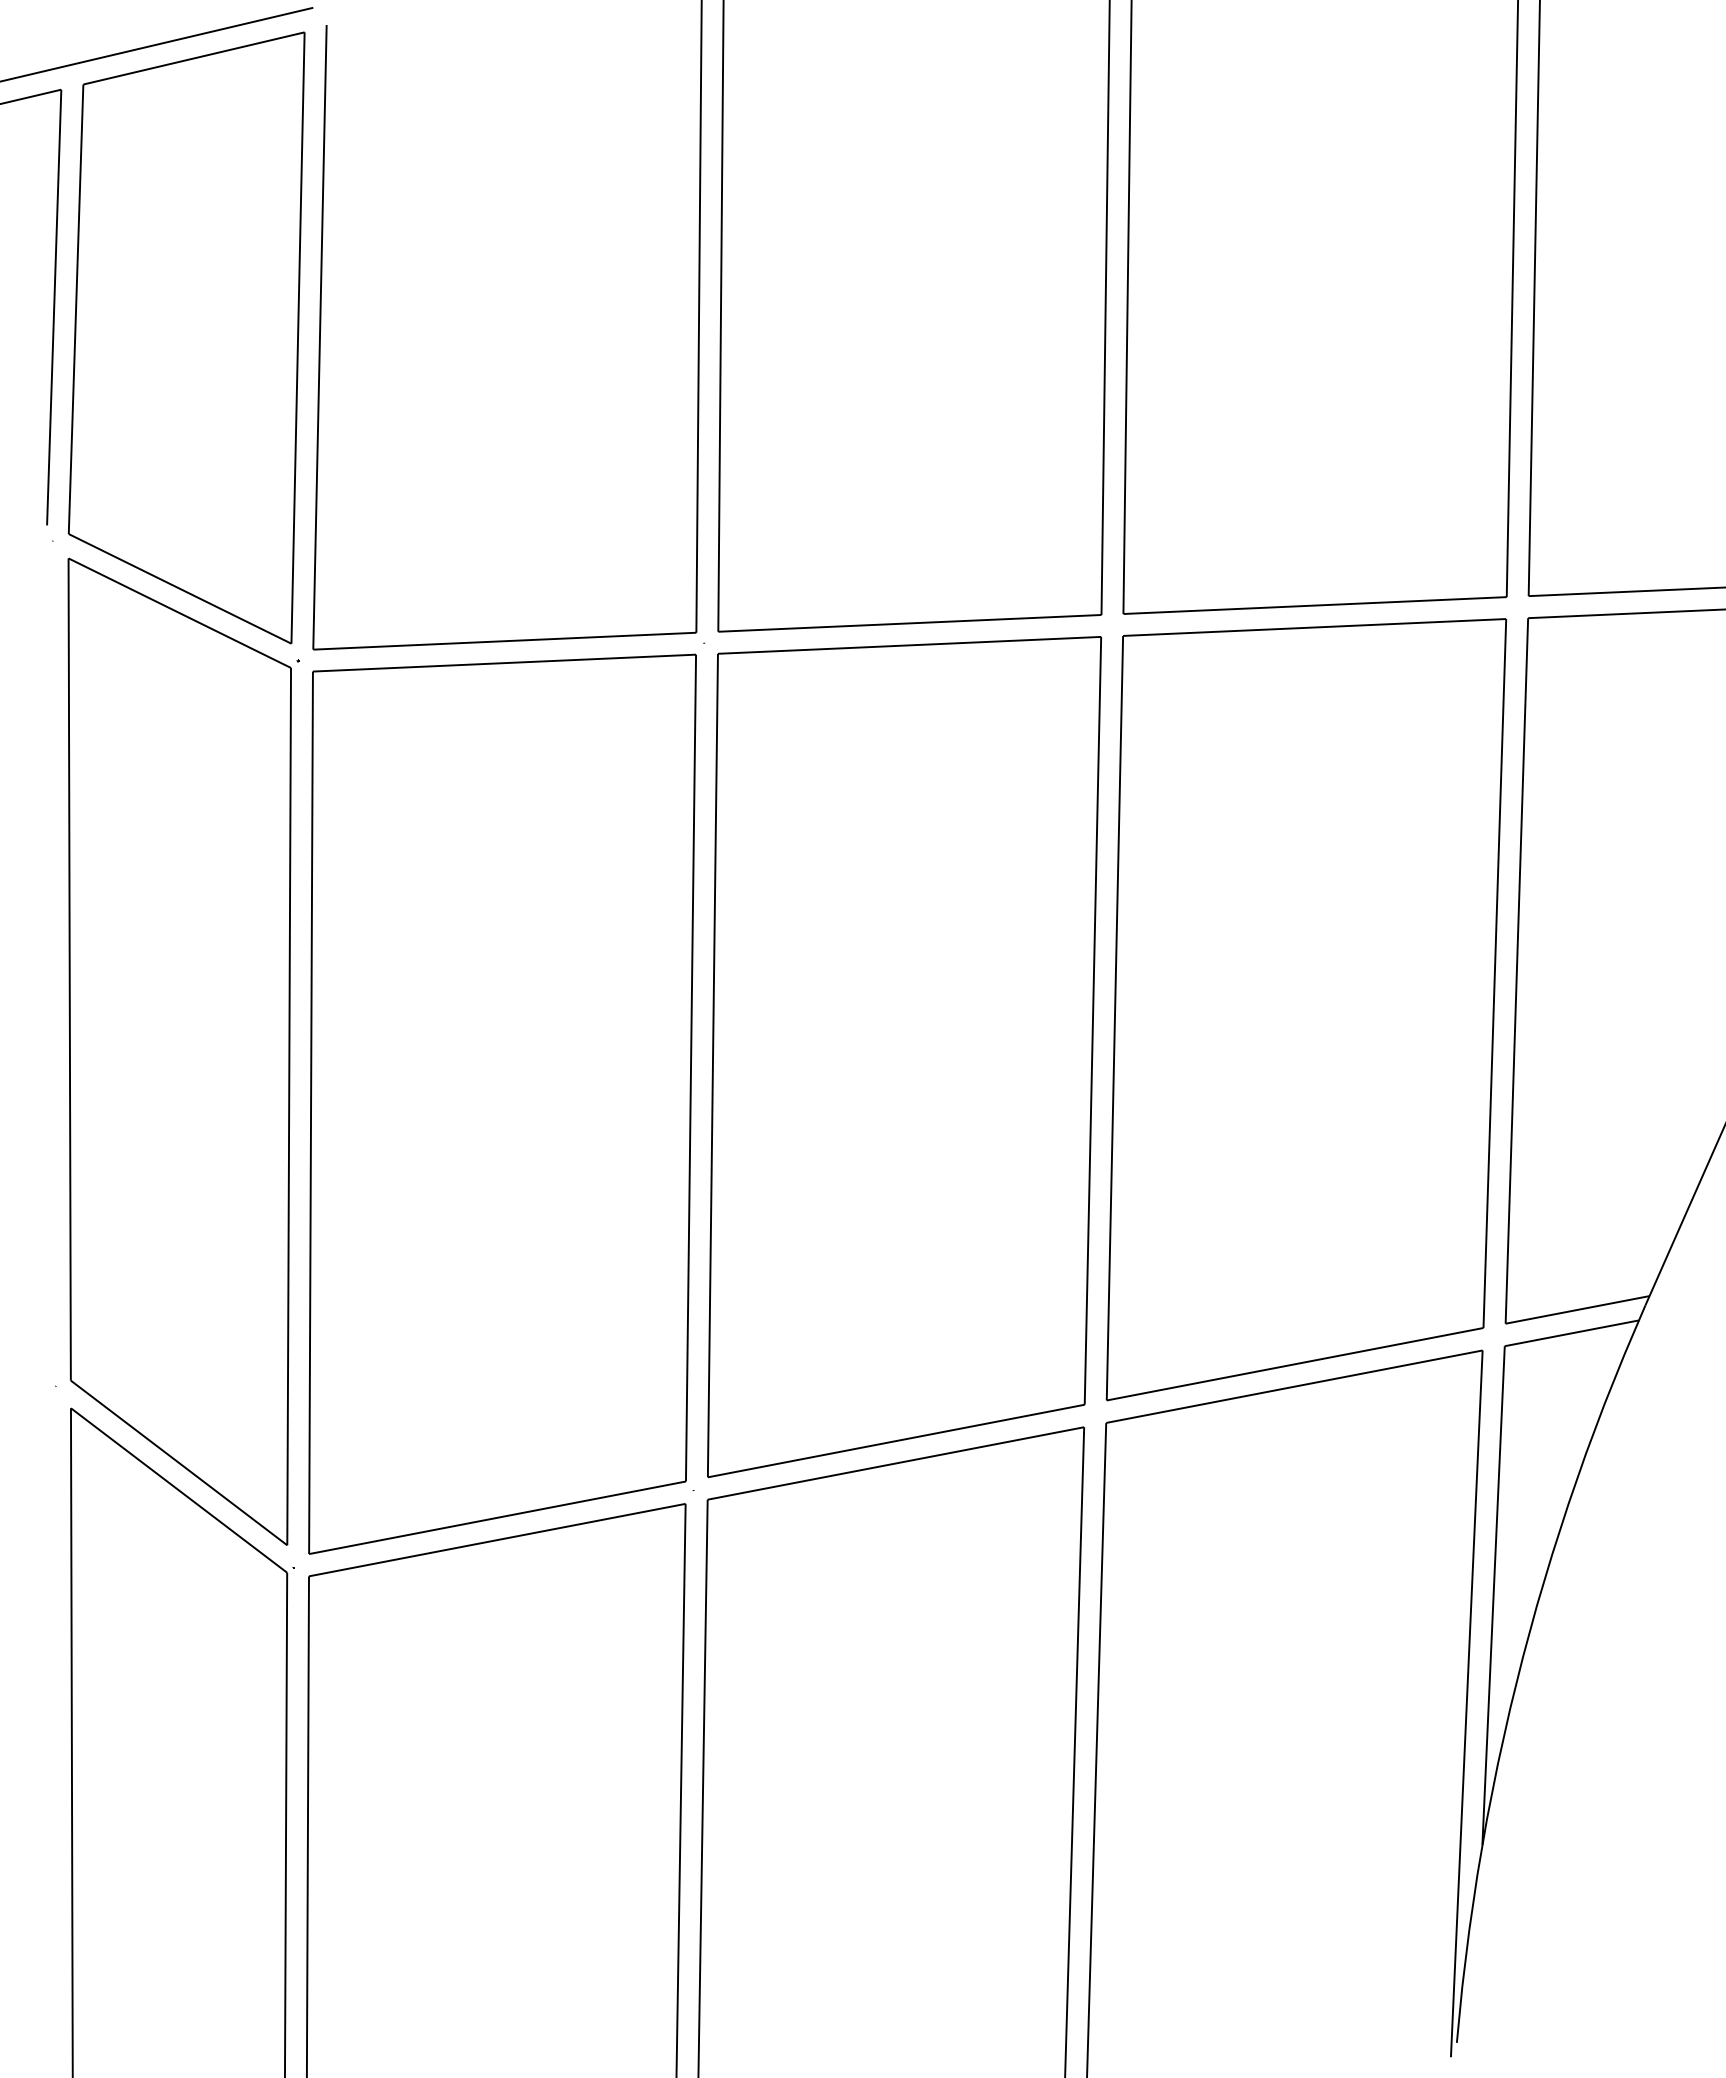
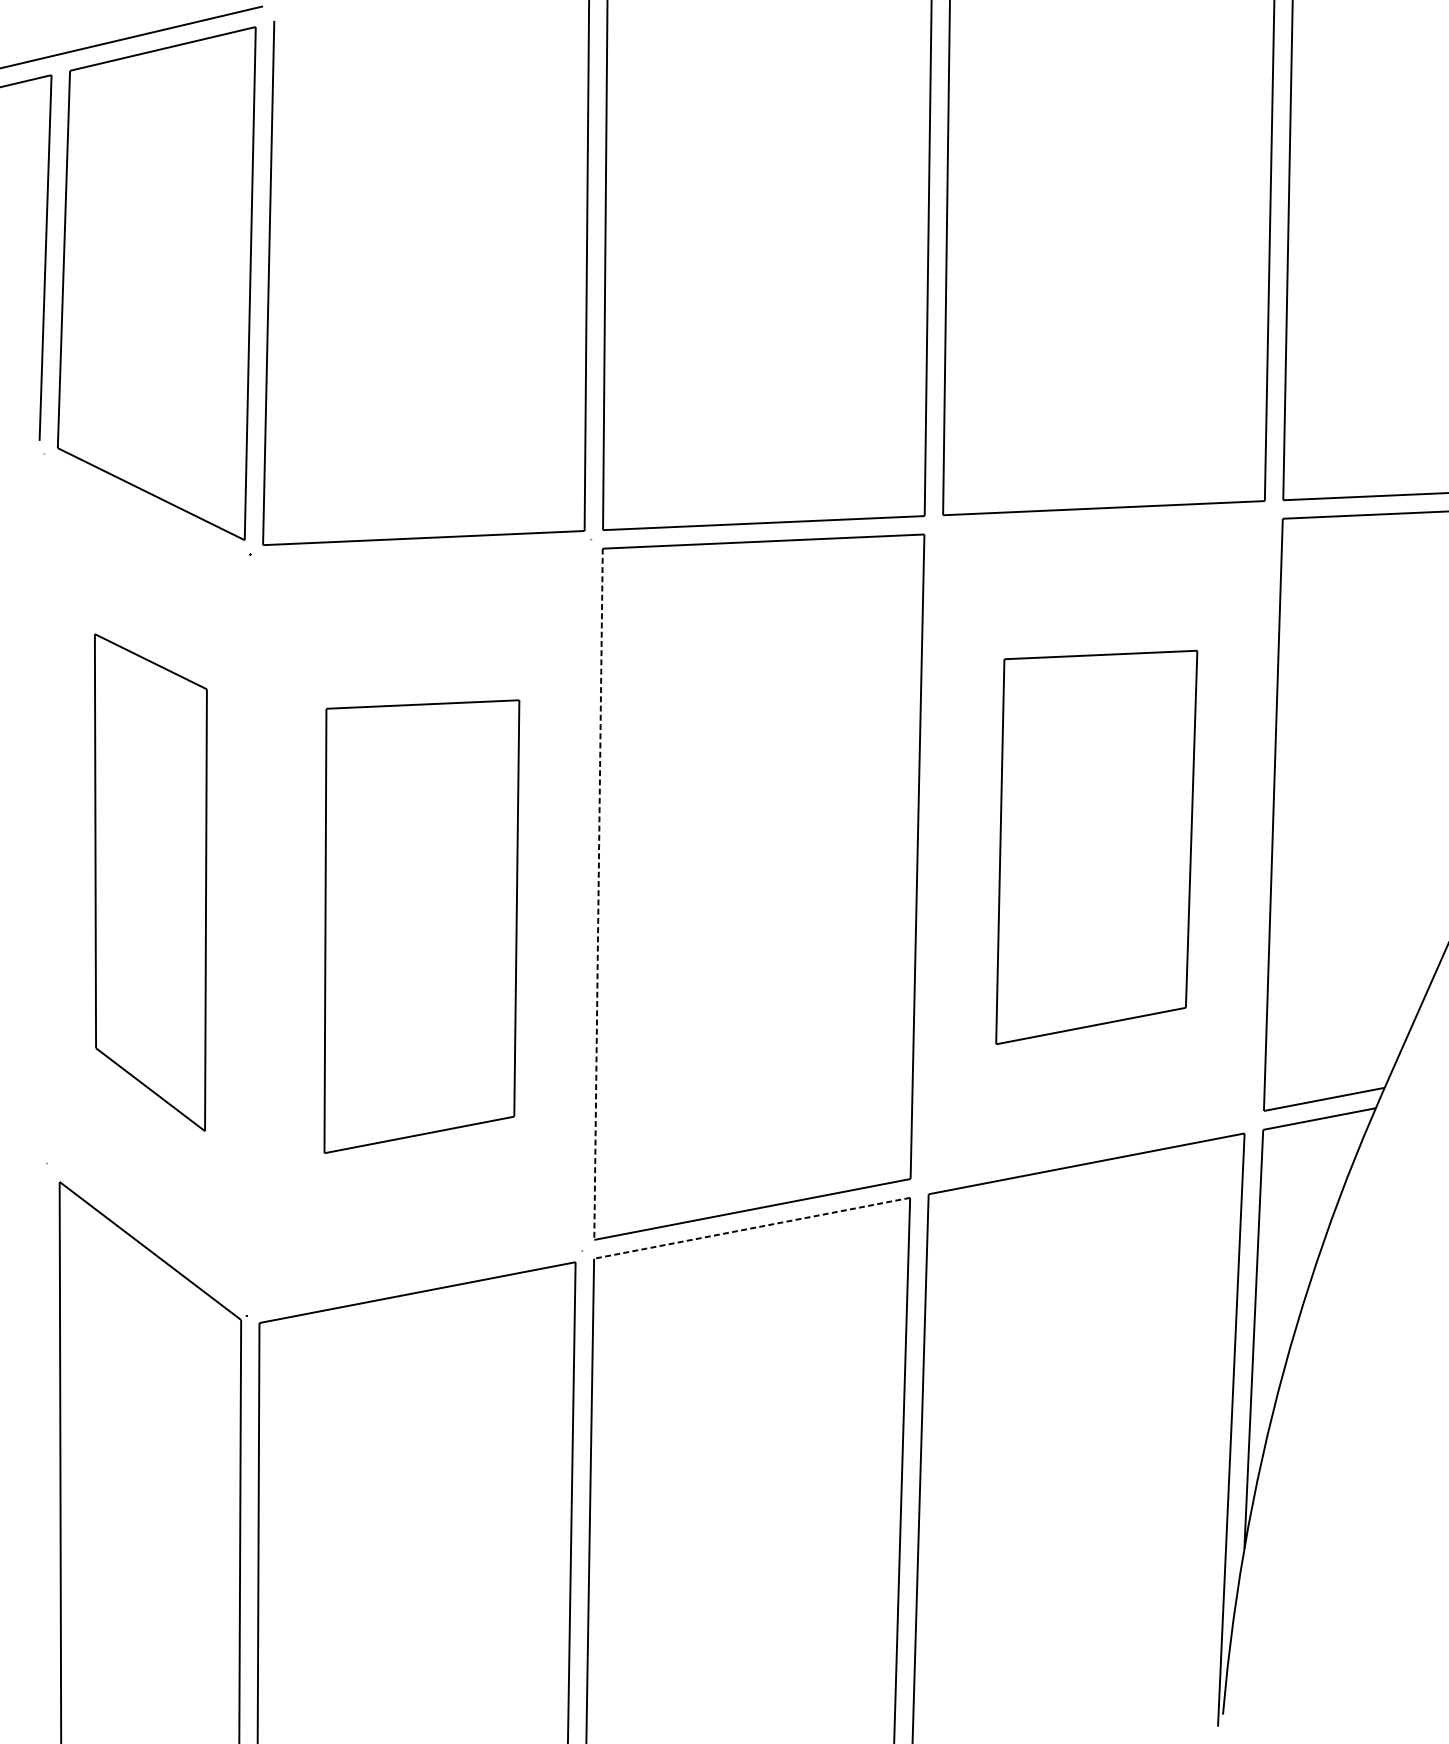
part: (1306, 1009) -> (1096, 847), size x0.6
part: (179, 1051) -> (150, 882), size x0.6
line: (712, 1065) -> (598, 894), solid -> dashed
part: (502, 1103) -> (421, 926), size x0.6
line: (895, 1463) -> (751, 1228), solid -> dashed

